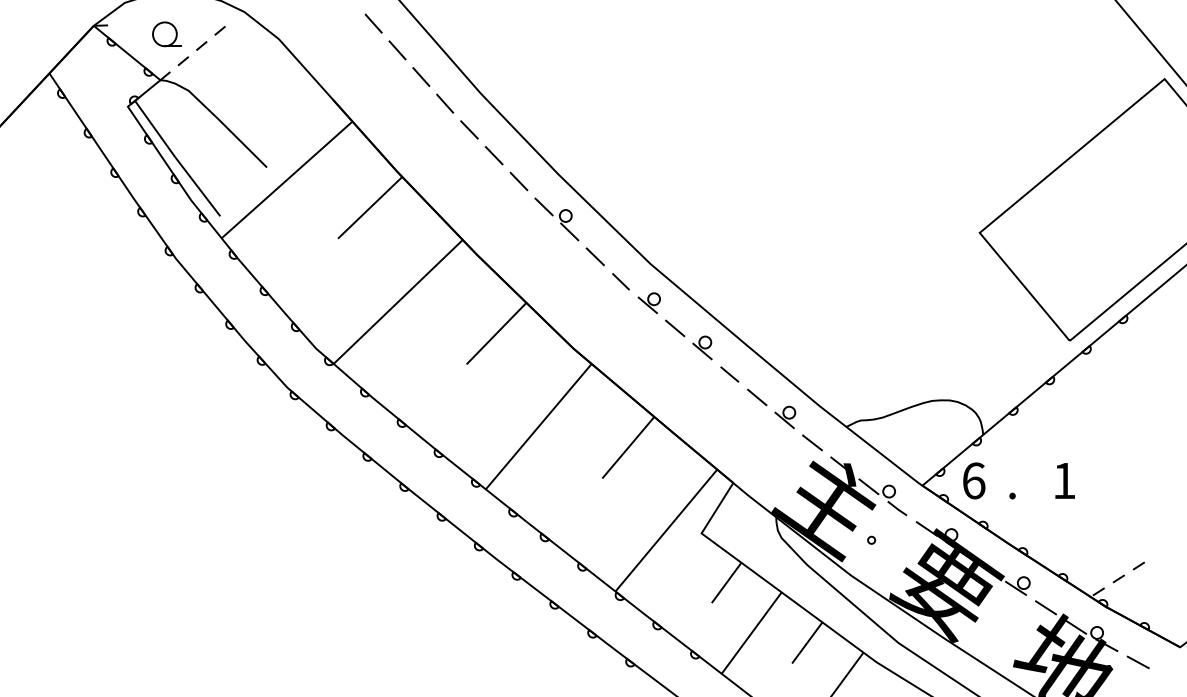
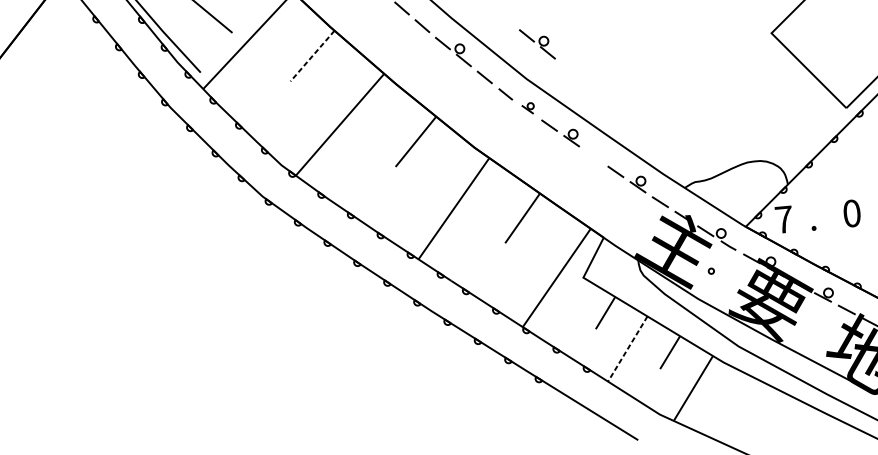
line: (370, 207) -> (312, 55), solid -> dashed
part: (668, 219) -> (537, 44), added
part: (648, 302) -> (527, 108), size x0.7
line: (729, 374) -> (593, 156), removed
text: (973, 480) -> (783, 219), 6 -> 7
text: (1064, 480) -> (852, 213), 1 -> 0
line: (751, 633) -> (627, 349), solid -> dashed

